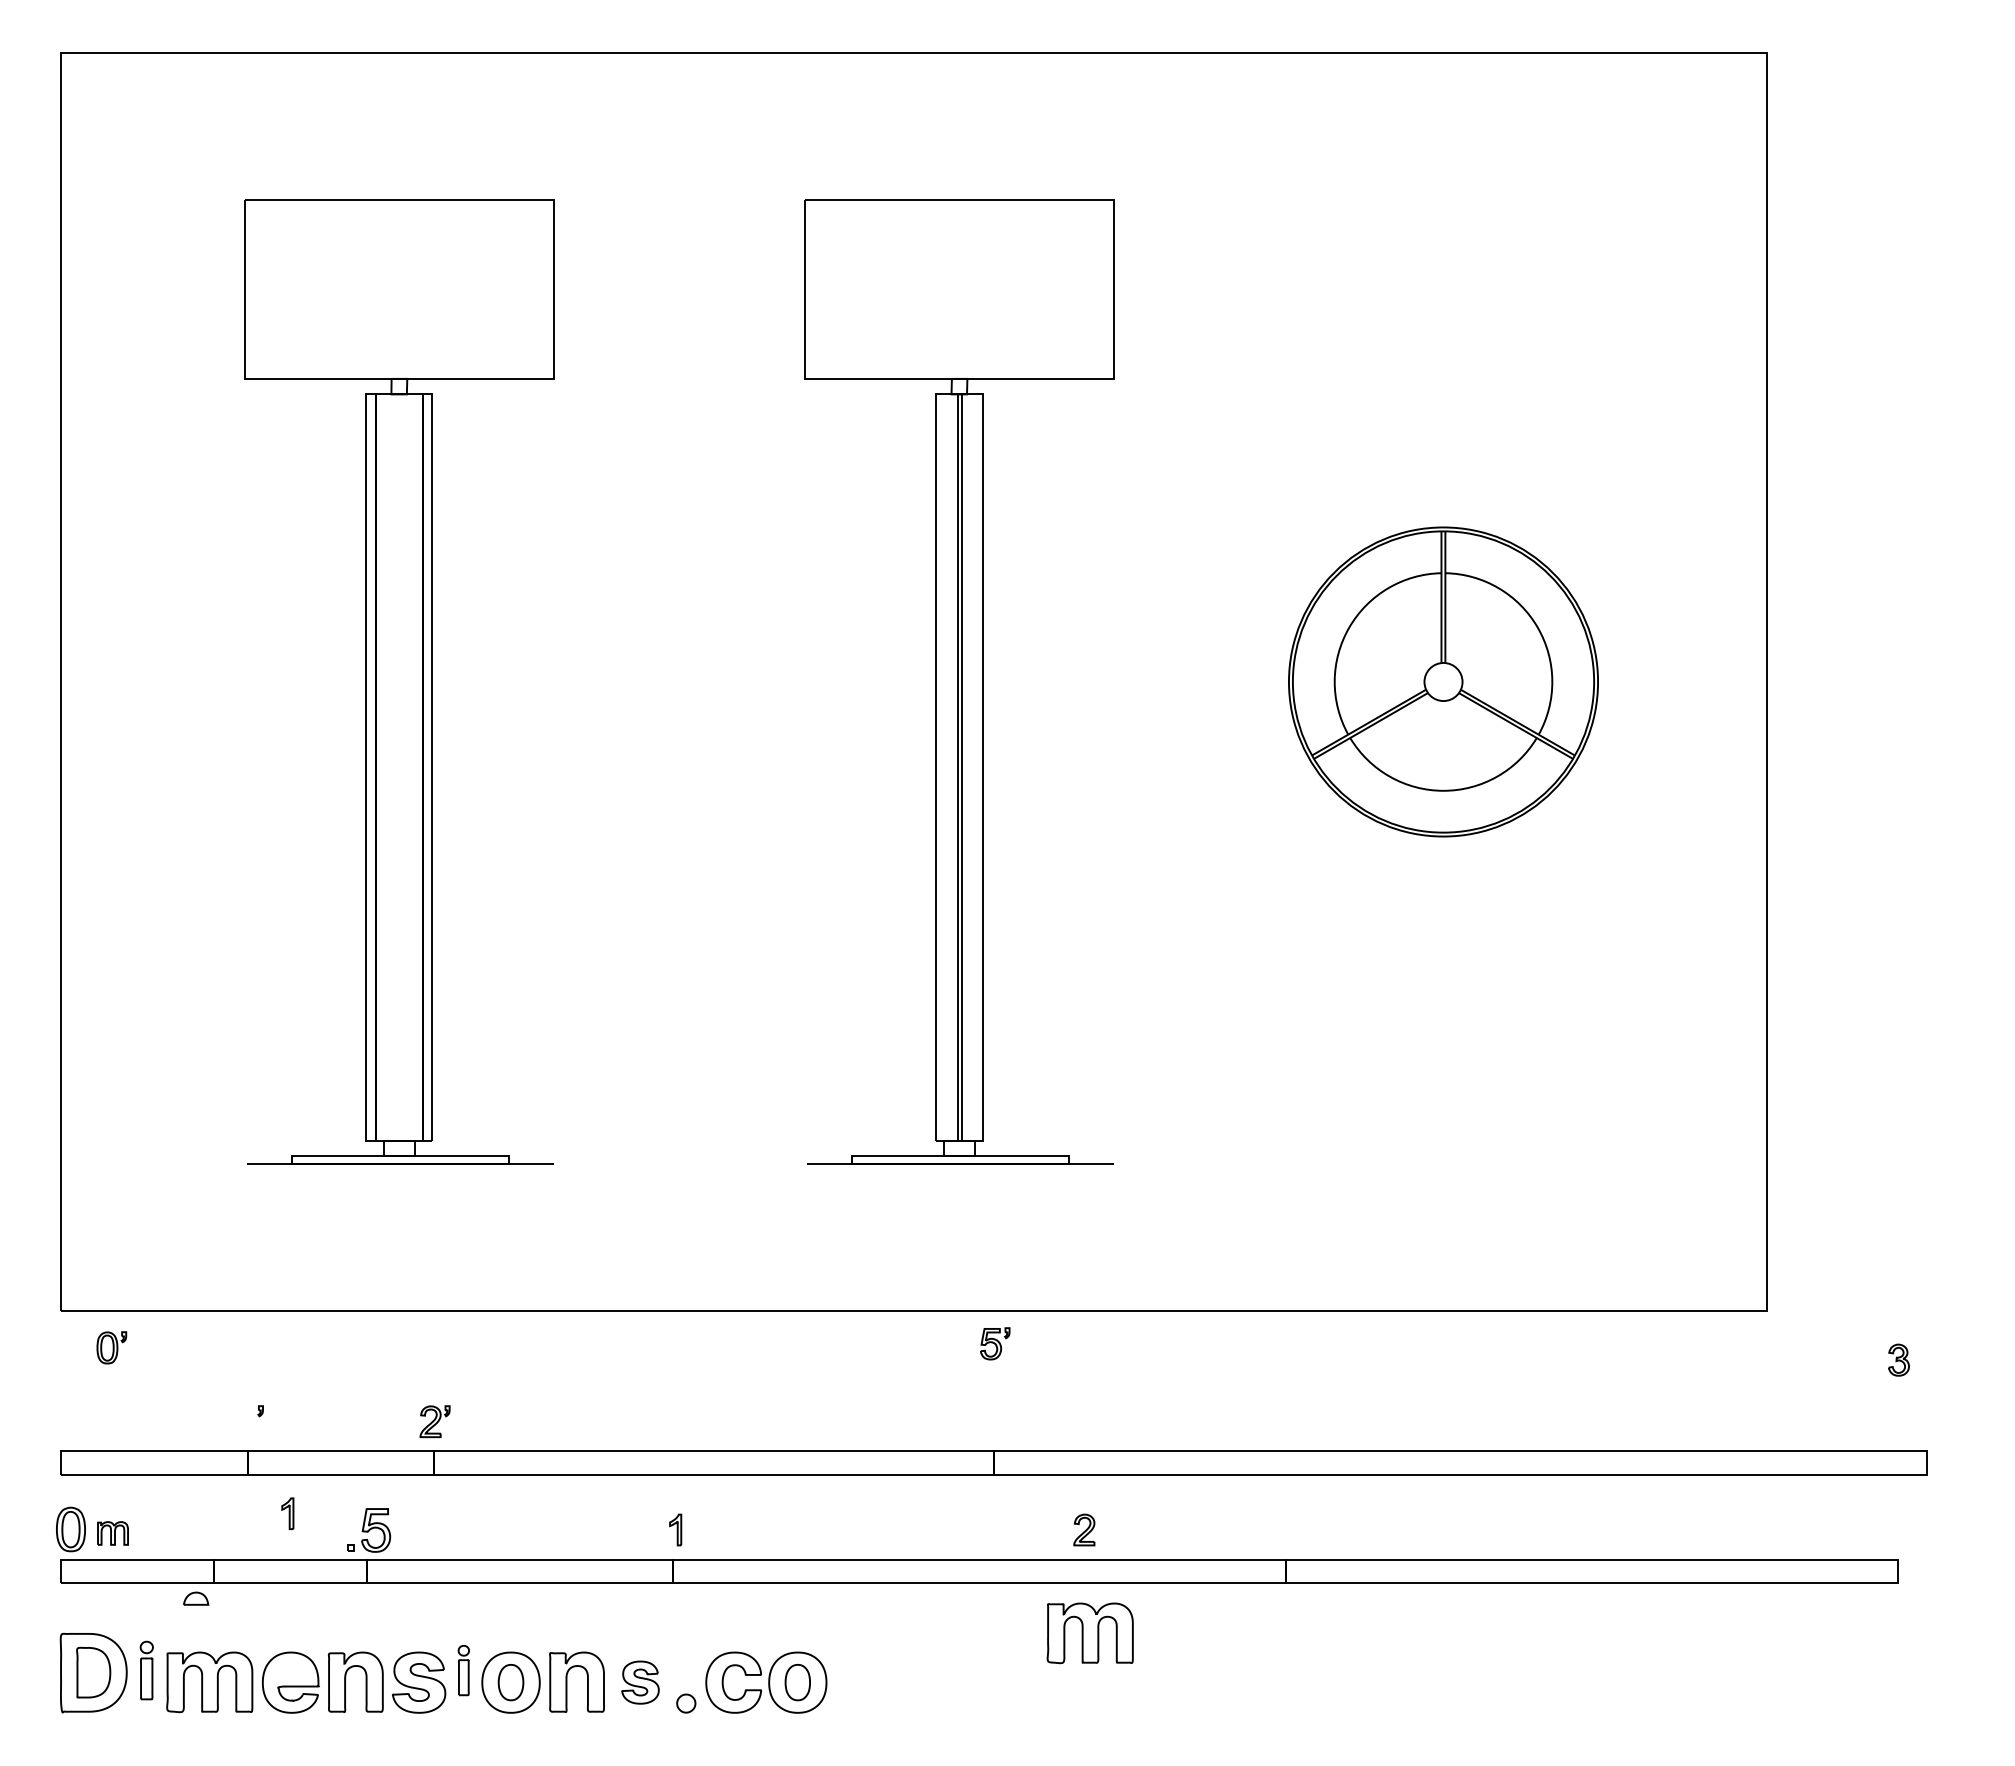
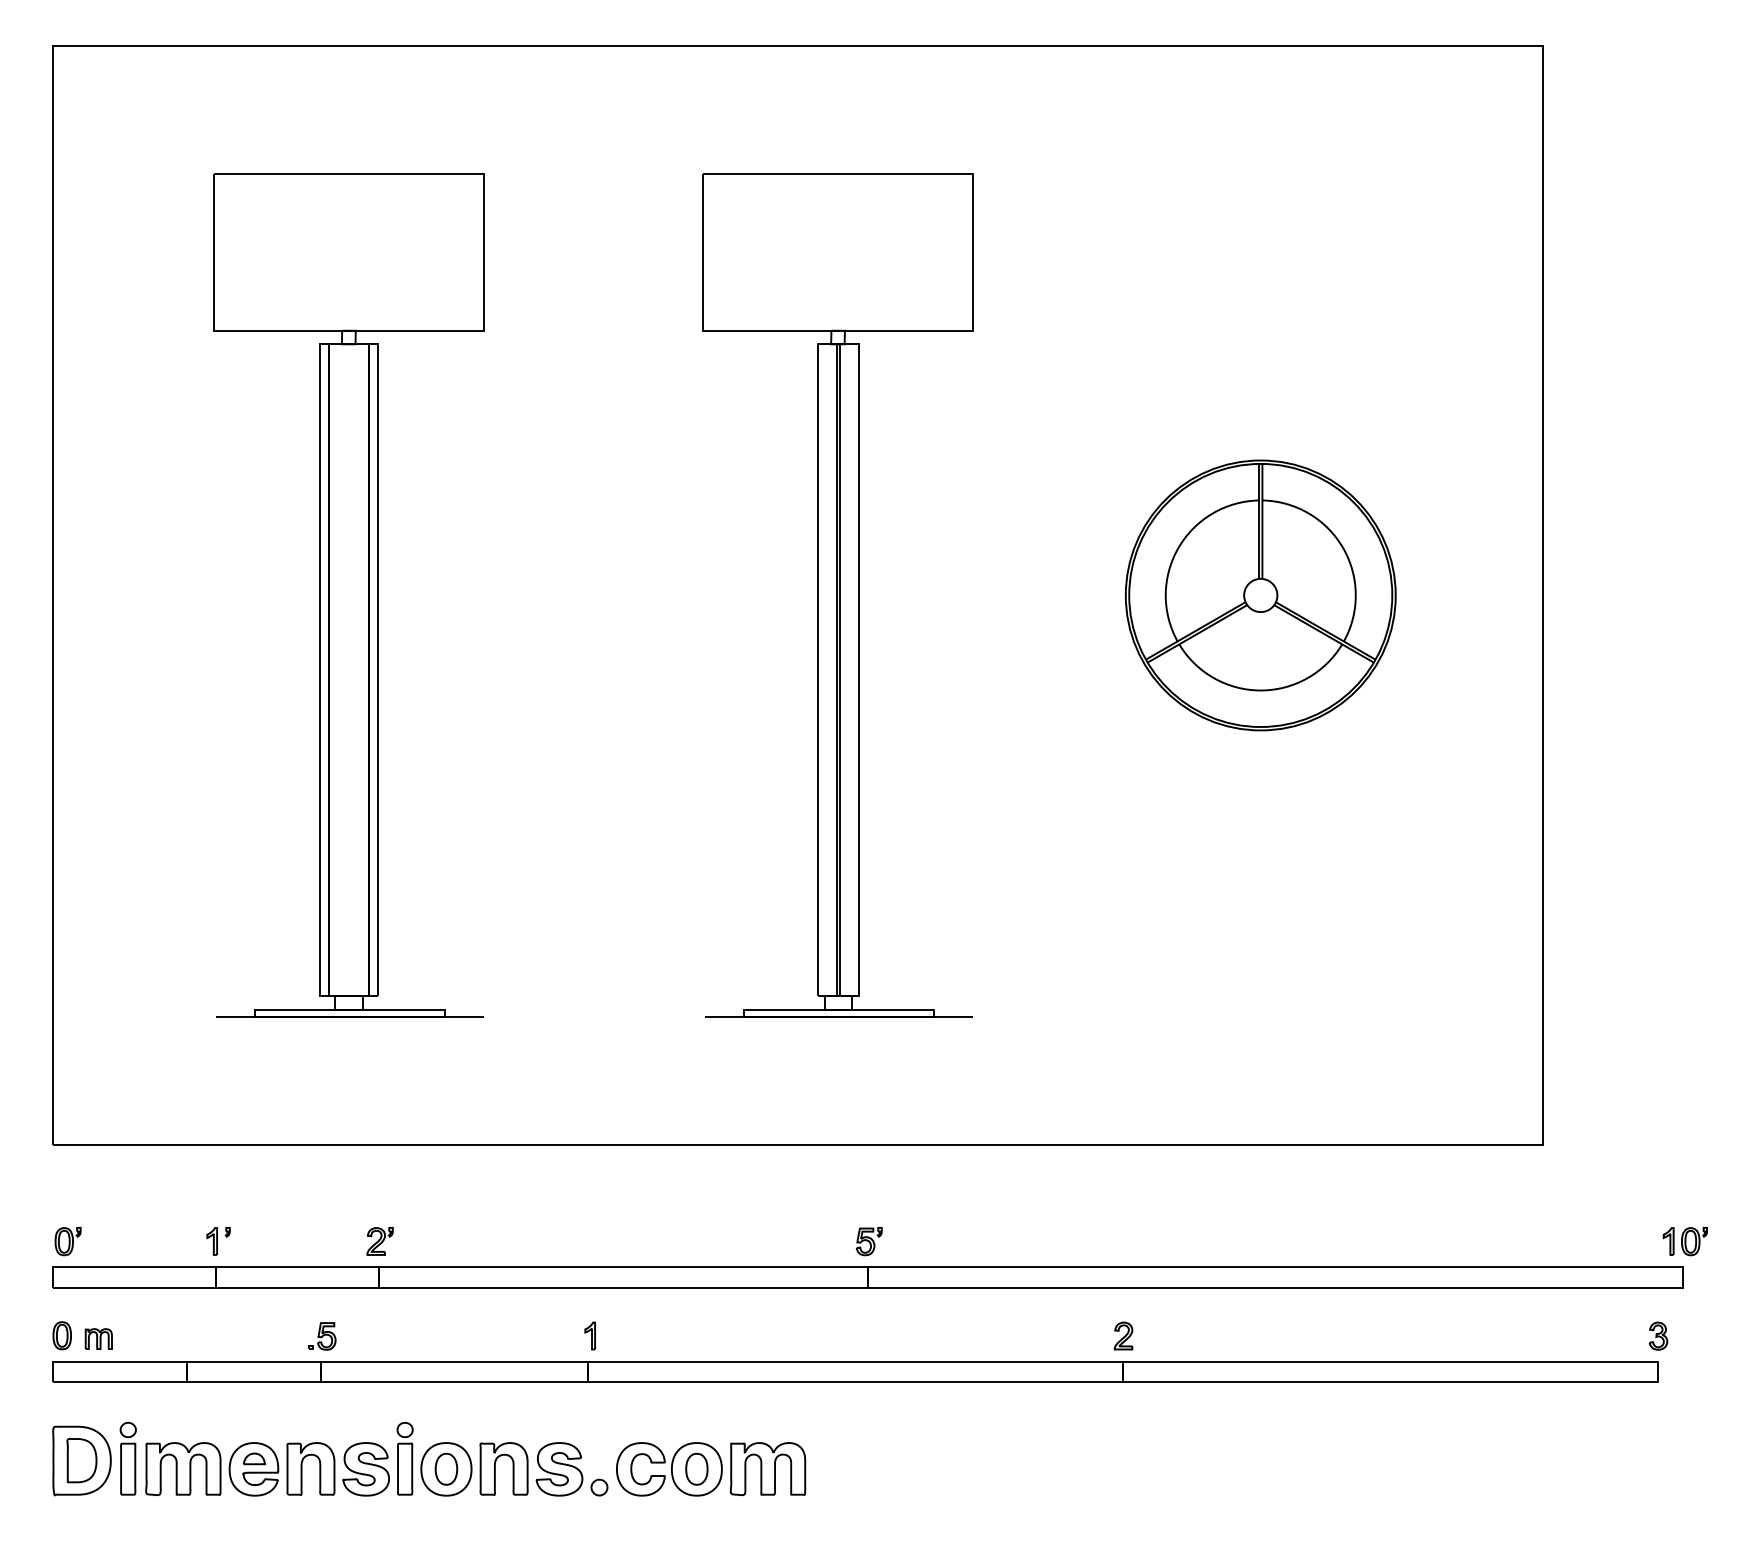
part: (995, 1343) -> (869, 1241), moved
part: (111, 1347) -> (67, 1241), moved
part: (1898, 1359) -> (1658, 1335), moved
part: (1929, 1421) -> (1685, 1241), added
part: (287, 1513) -> (211, 1241), moved
part: (71, 1529) -> (62, 1335), size x0.71
part: (1084, 1529) -> (1123, 1335), moved
part: (368, 1530) -> (321, 1336), size x0.71
part: (196, 1598) -> (254, 1458), moved
part: (1089, 1633) -> (767, 1469), moved
part: (146, 1670) -> (128, 1458), size x1.43
part: (463, 1670) -> (404, 1458), size x1.67
part: (640, 1682) -> (559, 1469), size x1.43

